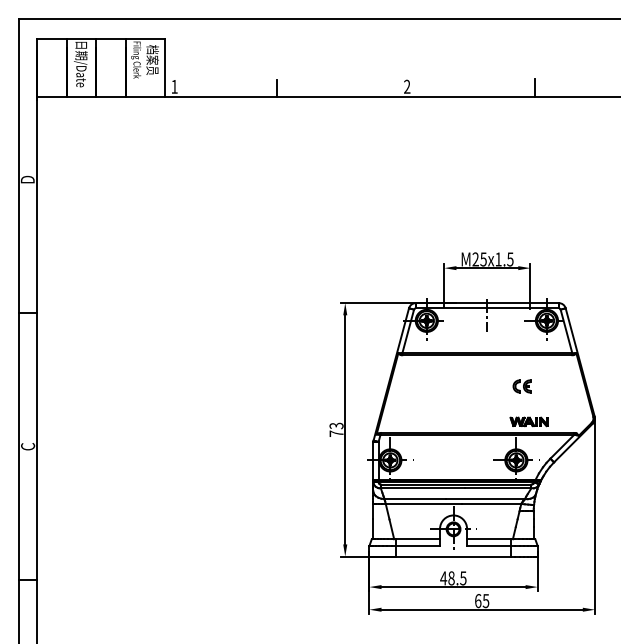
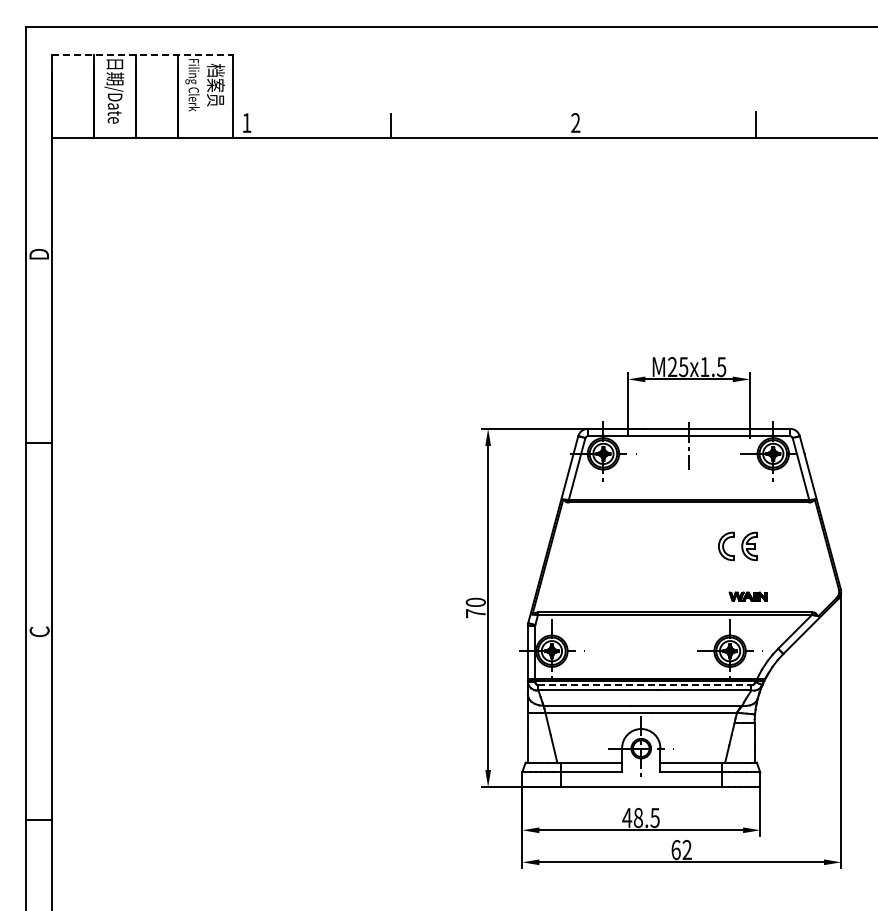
line: (100, 38) -> (142, 54), solid -> dashed
part: (521, 386) -> (737, 546), size x1.6
part: (528, 421) -> (747, 596), size x0.7
text: (336, 425) -> (475, 602), 73 -> 70
line: (456, 484) -> (645, 685), solid -> dashed
text: (485, 601) -> (686, 850), 65 -> 62

